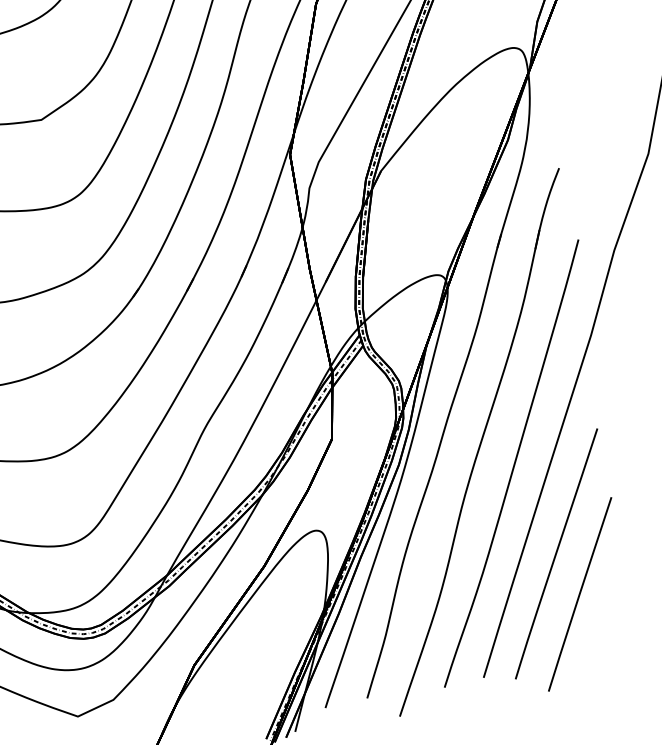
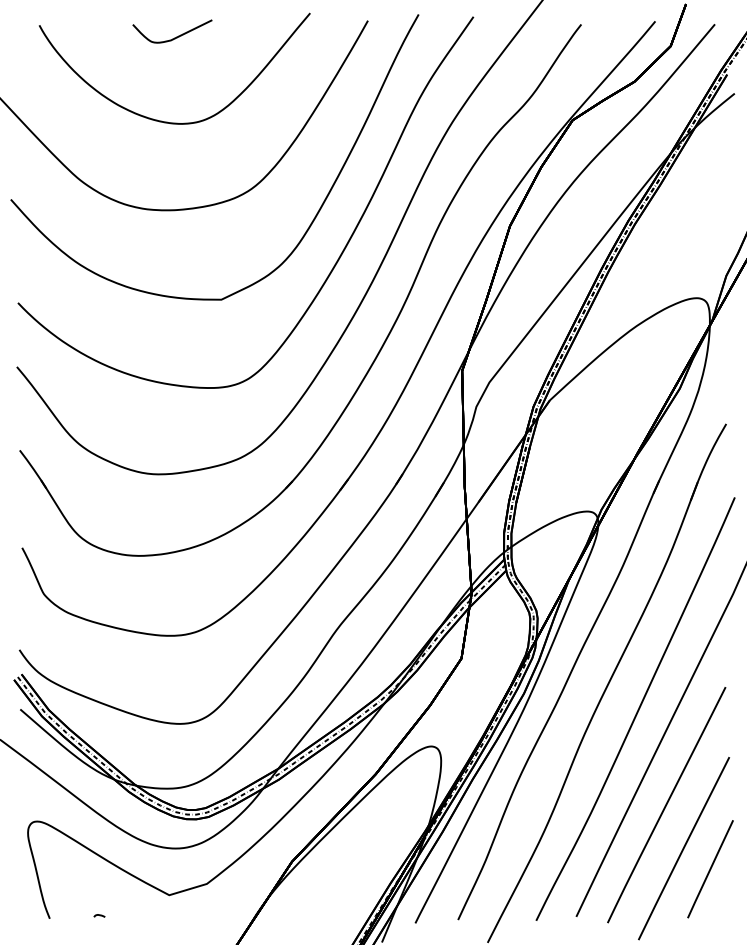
line: (609, 611) -> (710, 869), added

